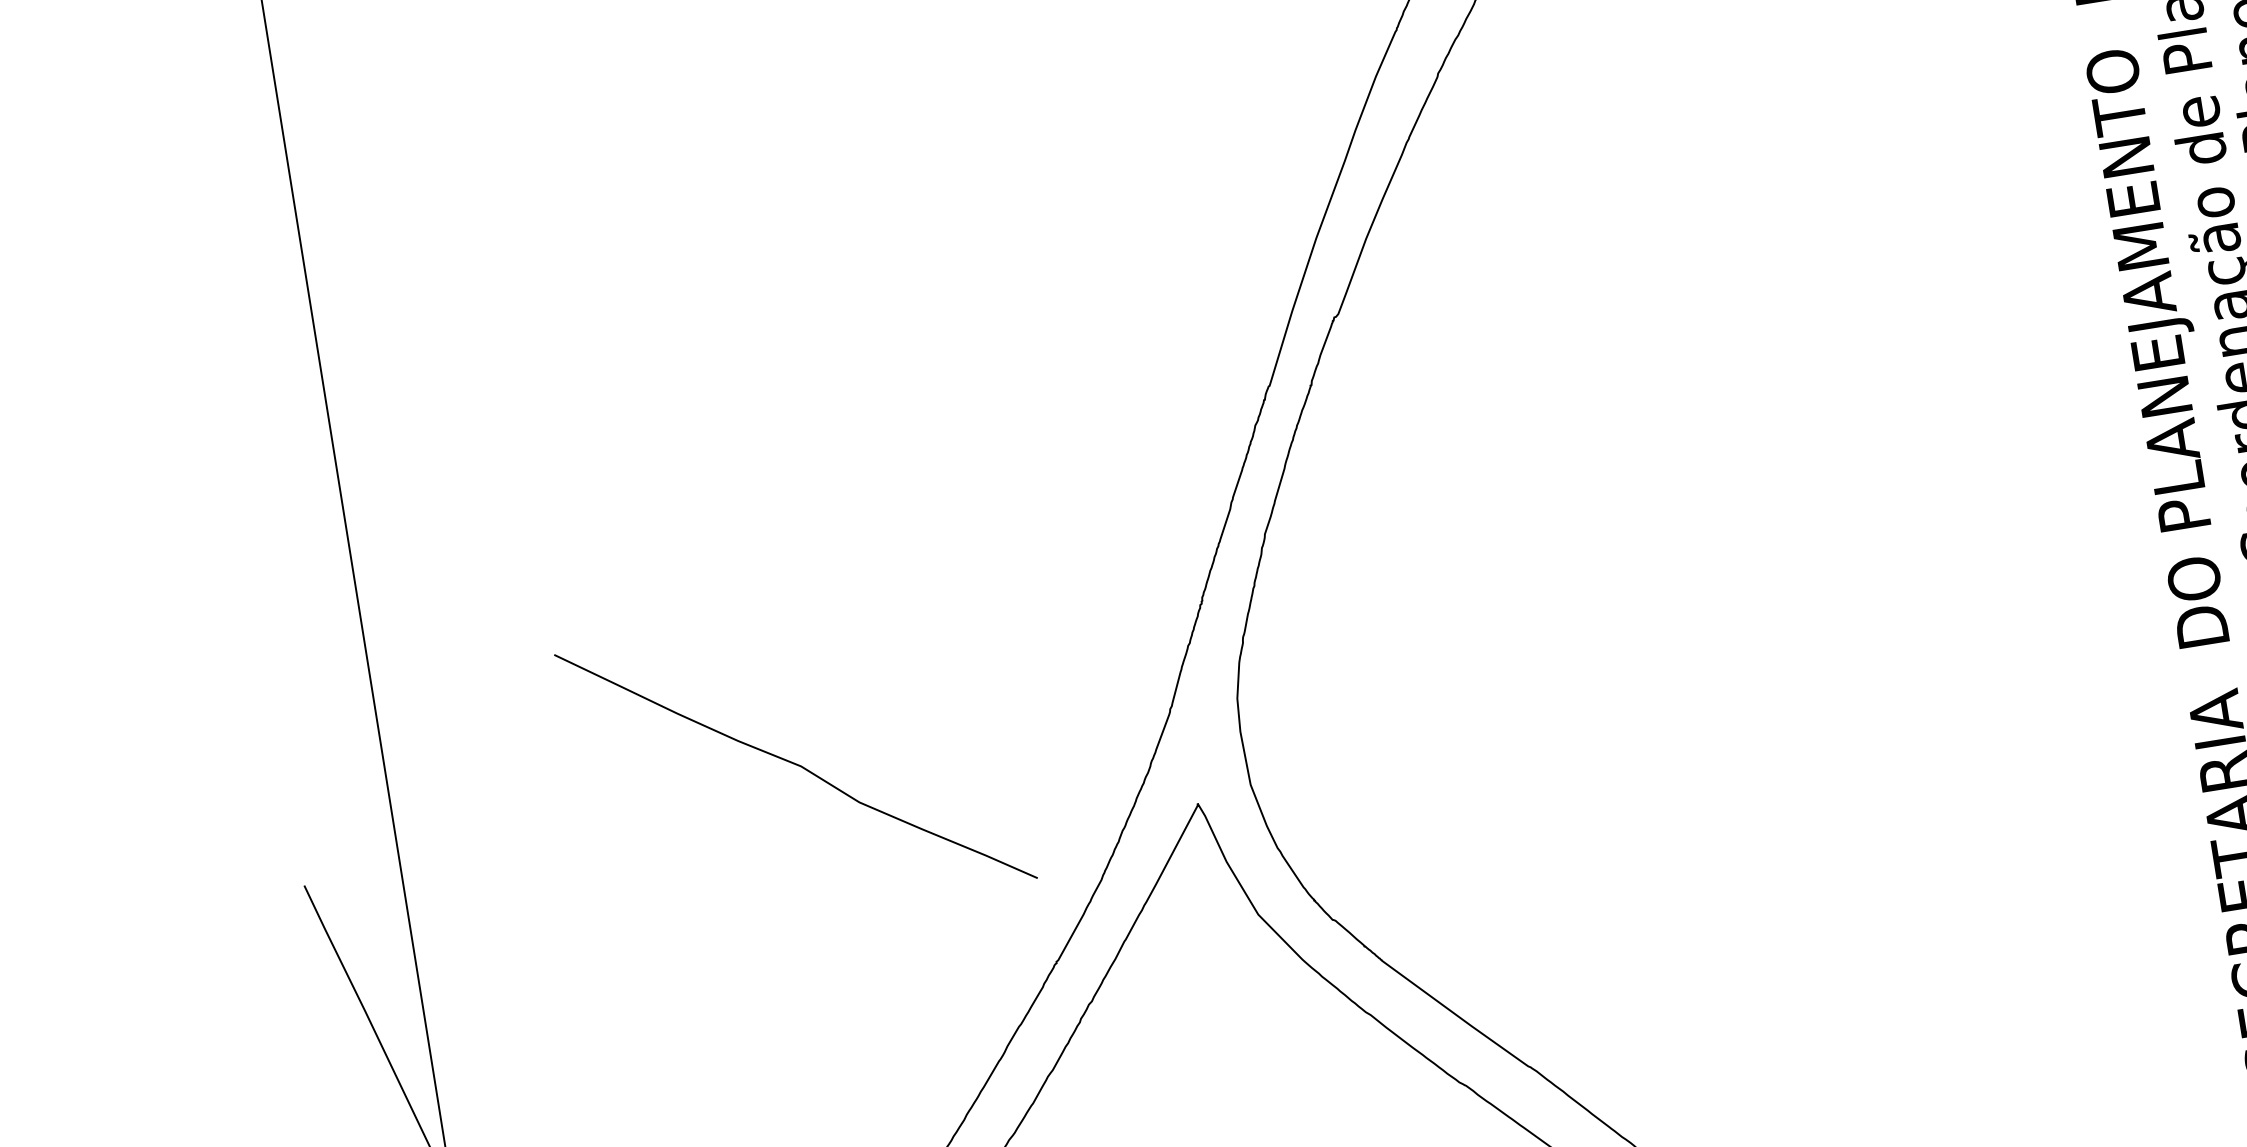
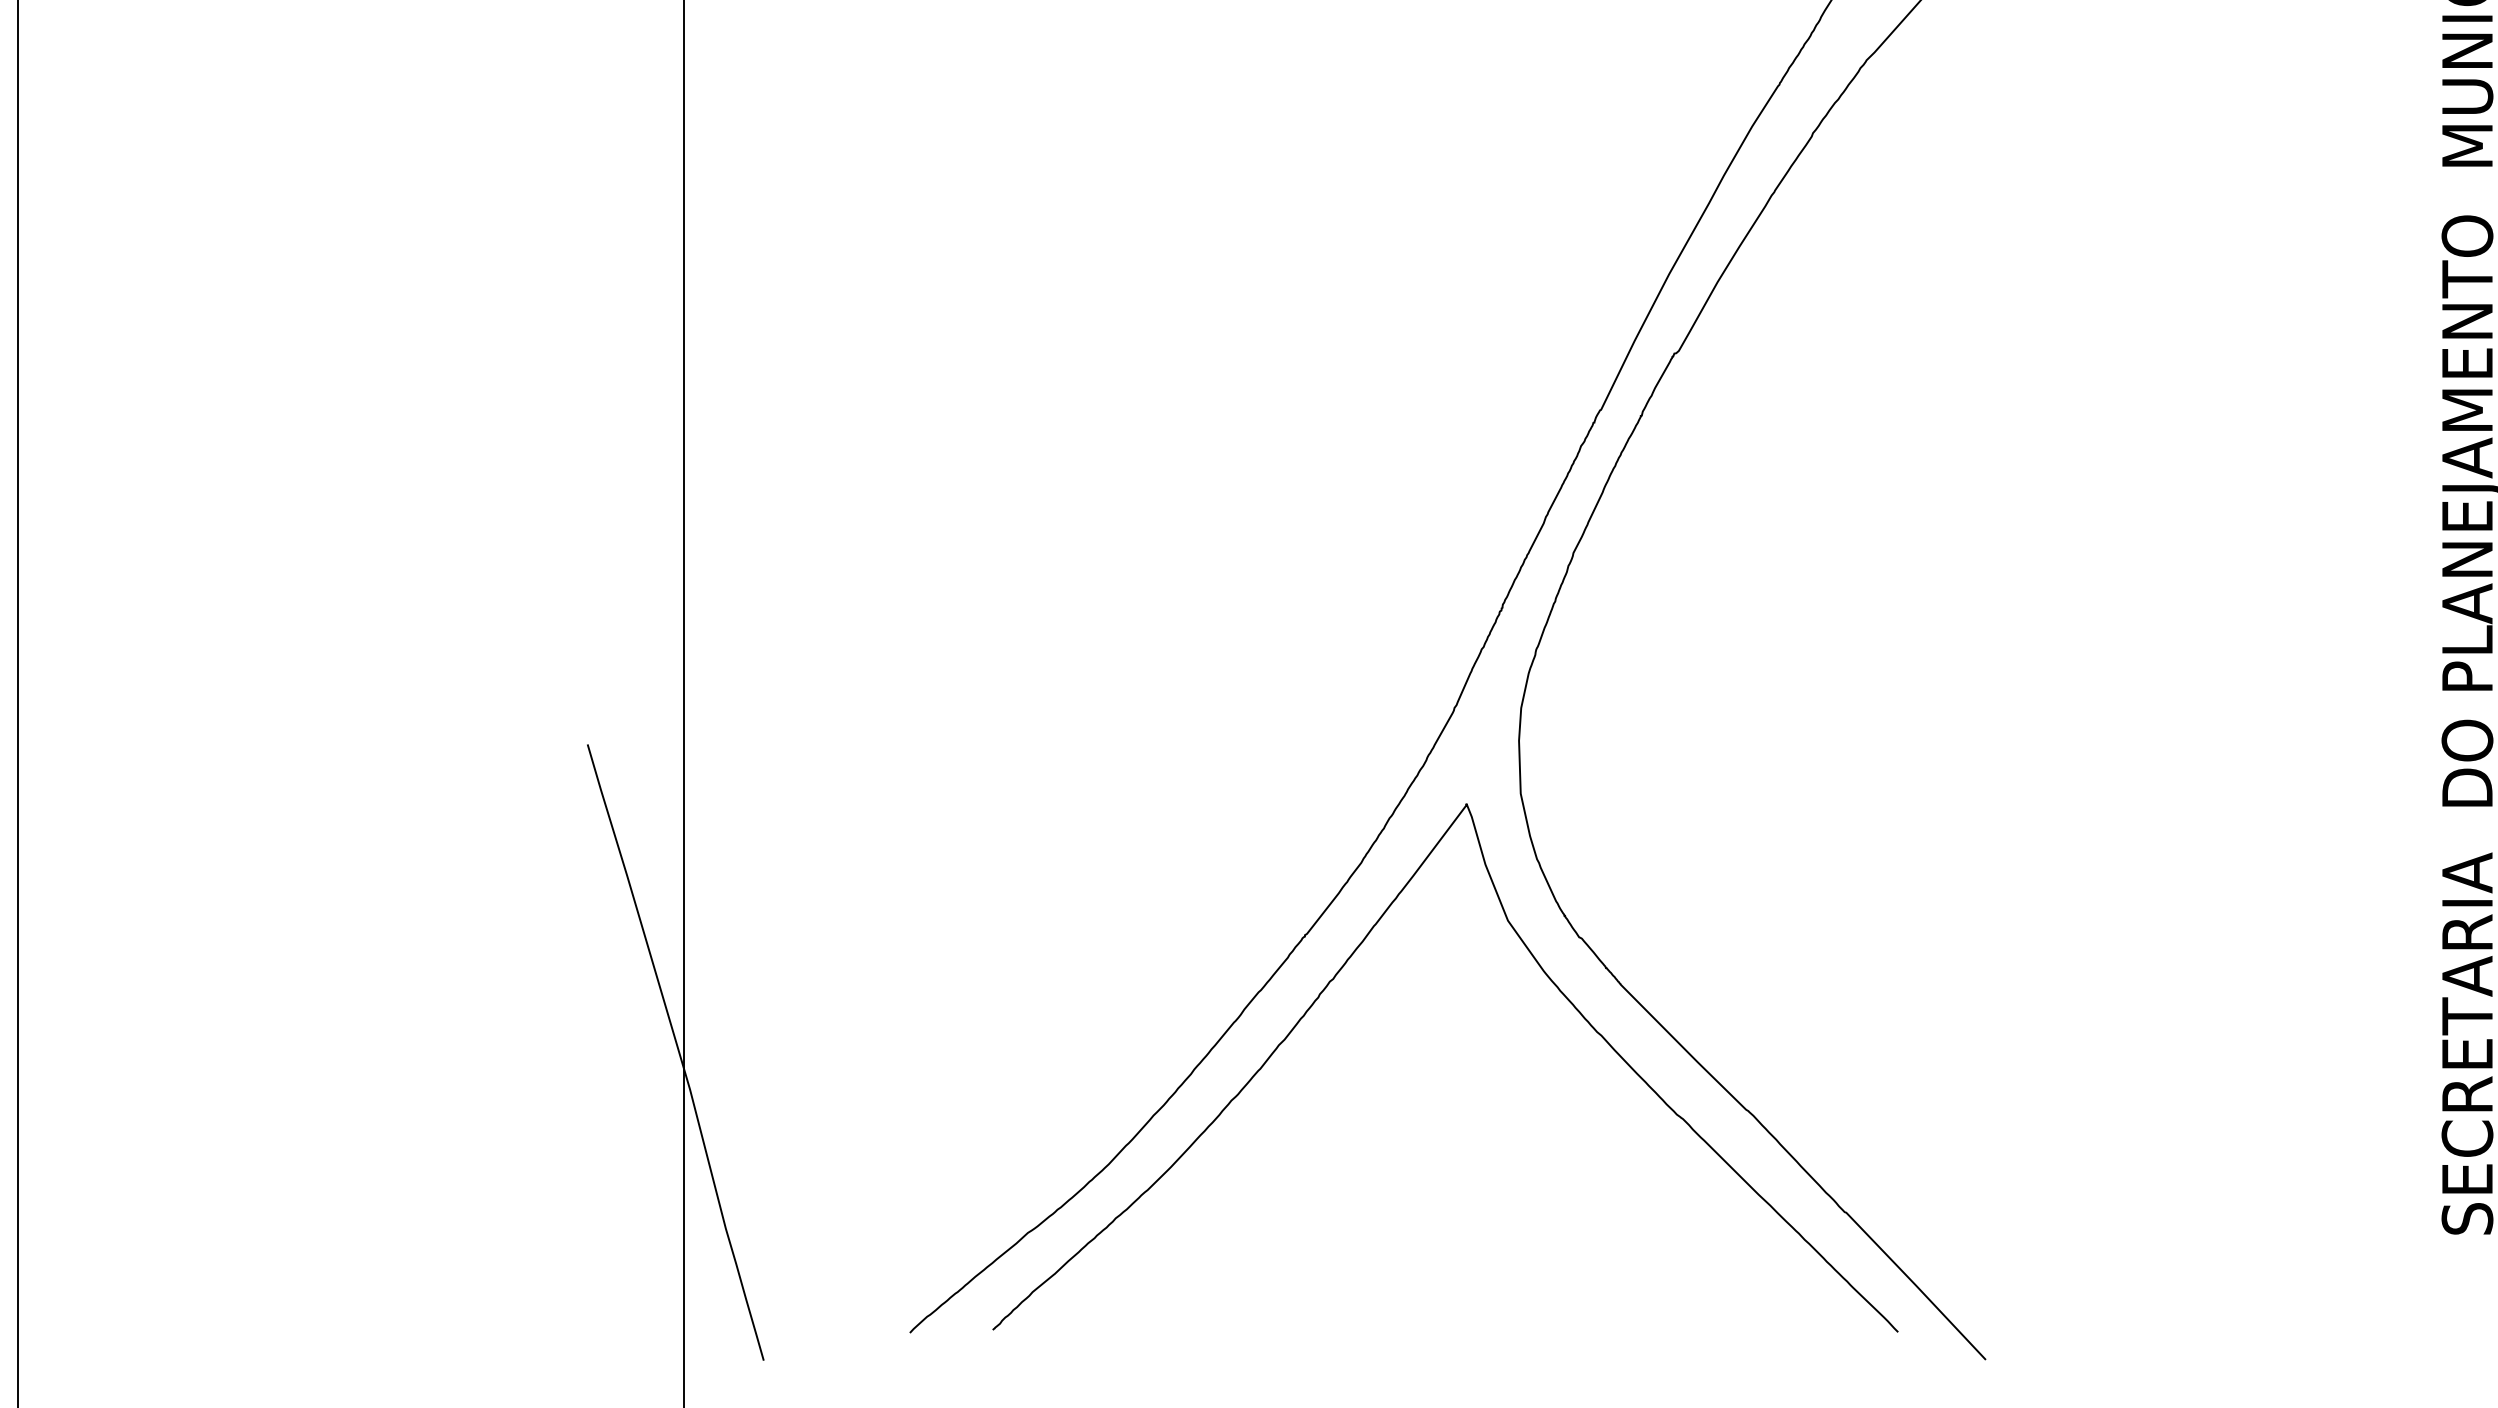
curve: (796, 765) -> (1083, 704), removed

